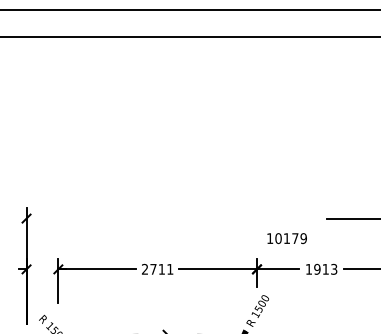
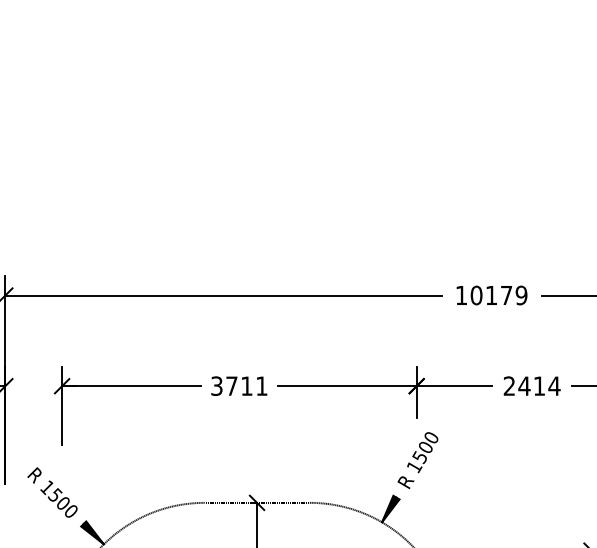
line: (148, 218) -> (223, 295), added
text: (286, 238) -> (490, 295), moved
text: (321, 268) -> (531, 384), 1913 -> 2414
text: (145, 269) -> (217, 386), 2711 -> 3711

